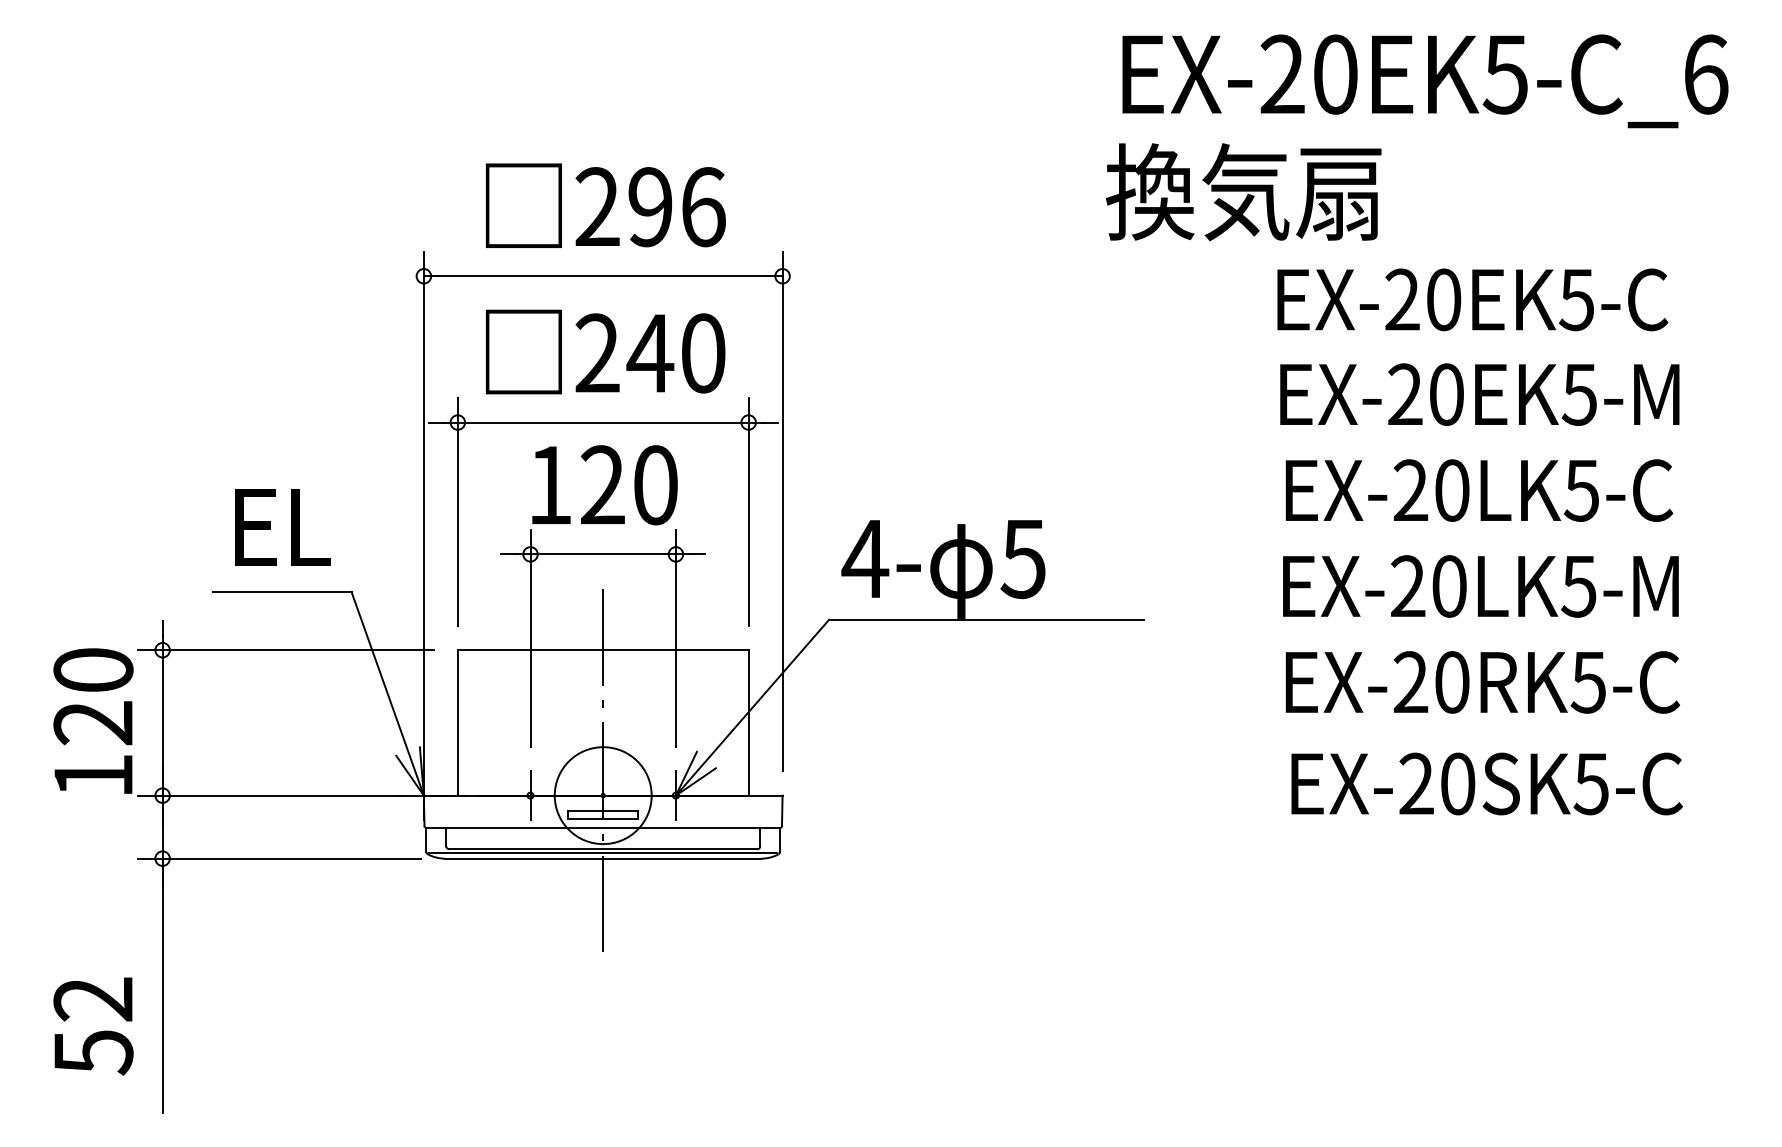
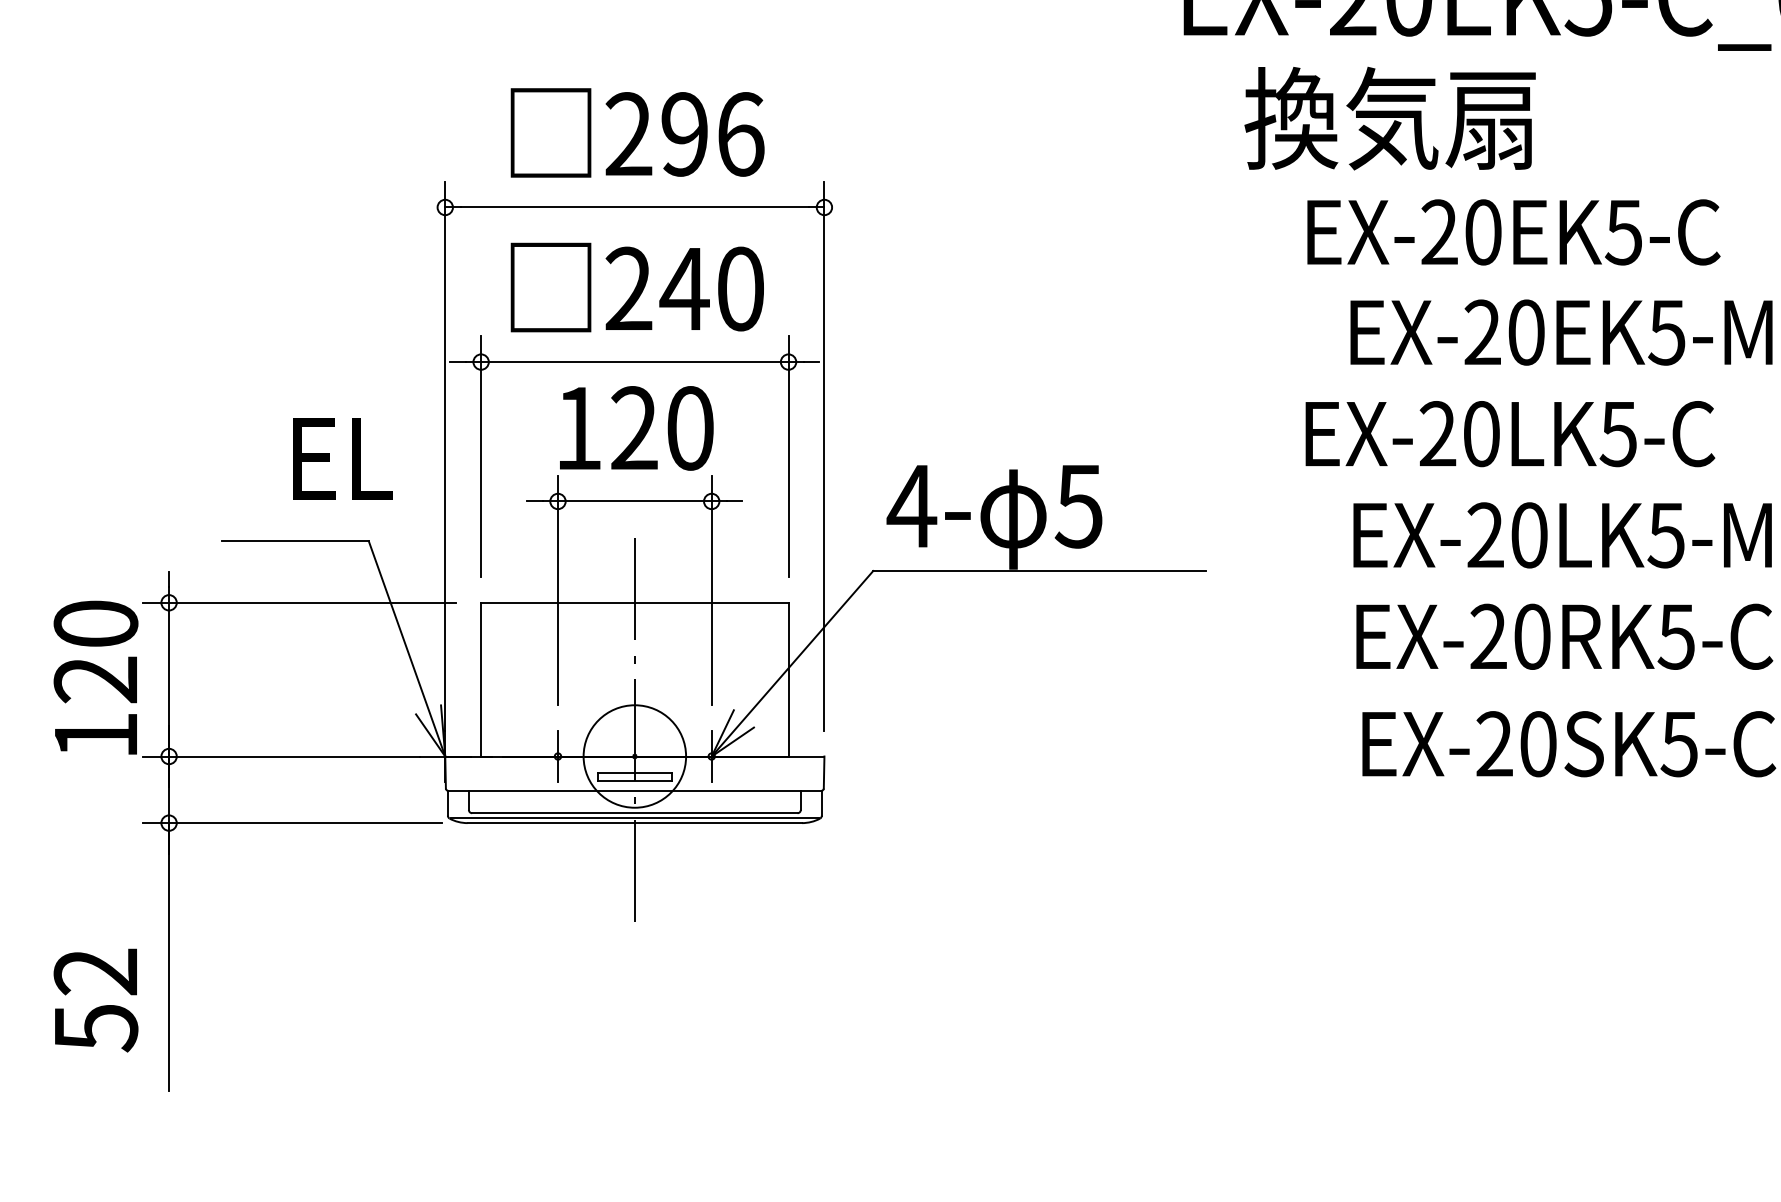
text: (1243, 192) -> (1389, 118), moved
text: (1472, 299) -> (1513, 232), moved
text: (1479, 490) -> (1510, 433), moved
text: (282, 527) -> (342, 459), moved

